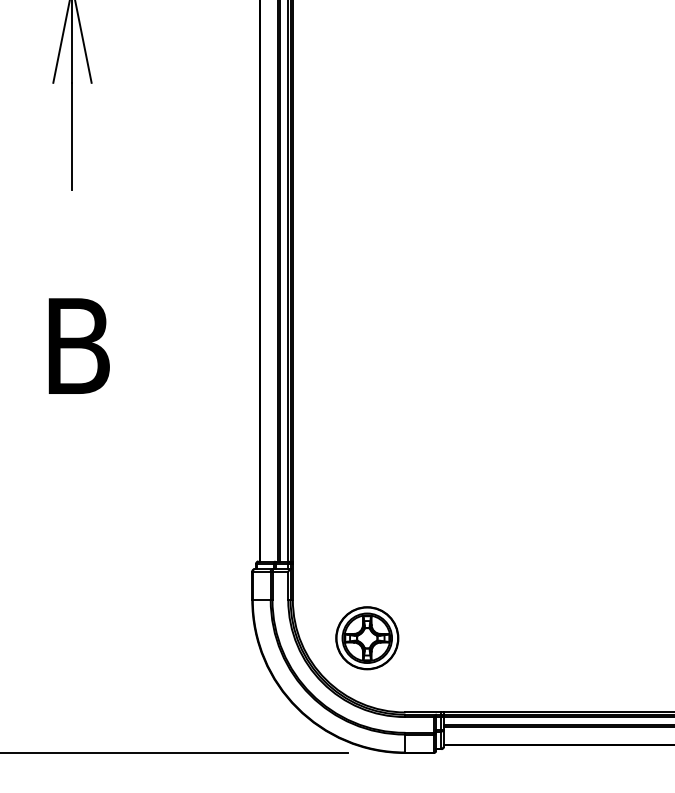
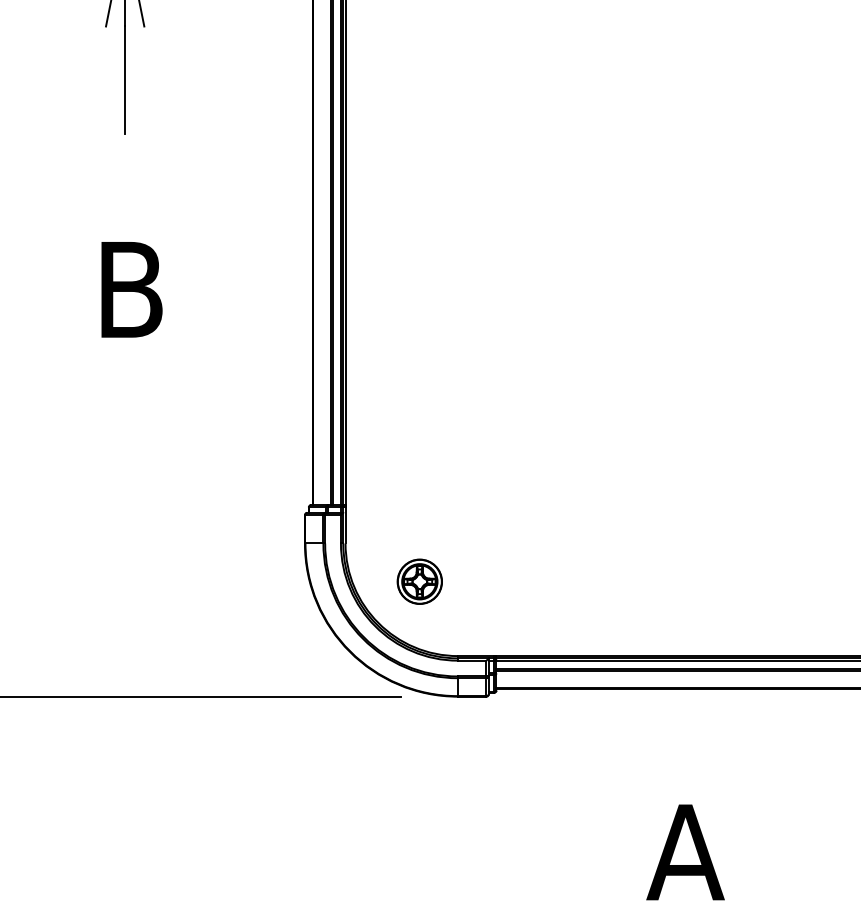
part: (366, 637) -> (419, 581), size x0.71

